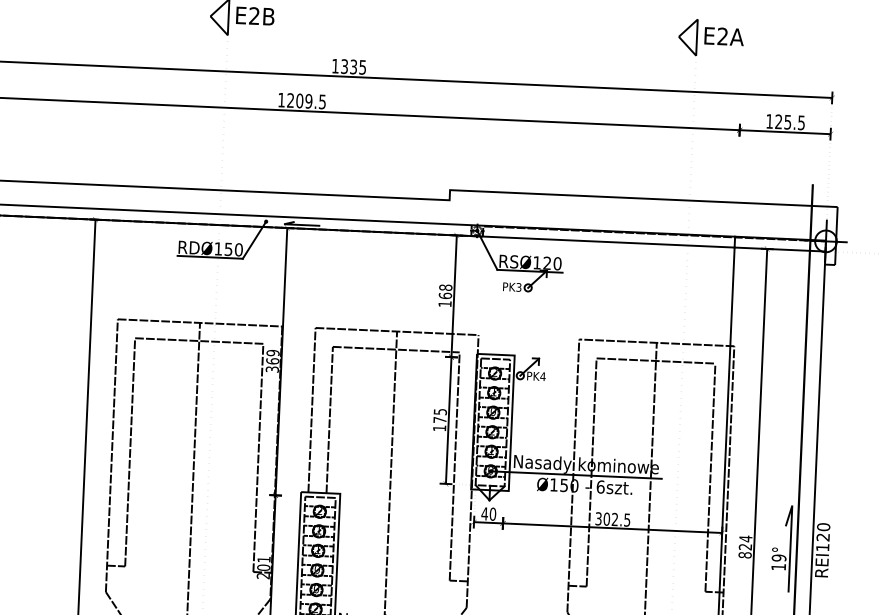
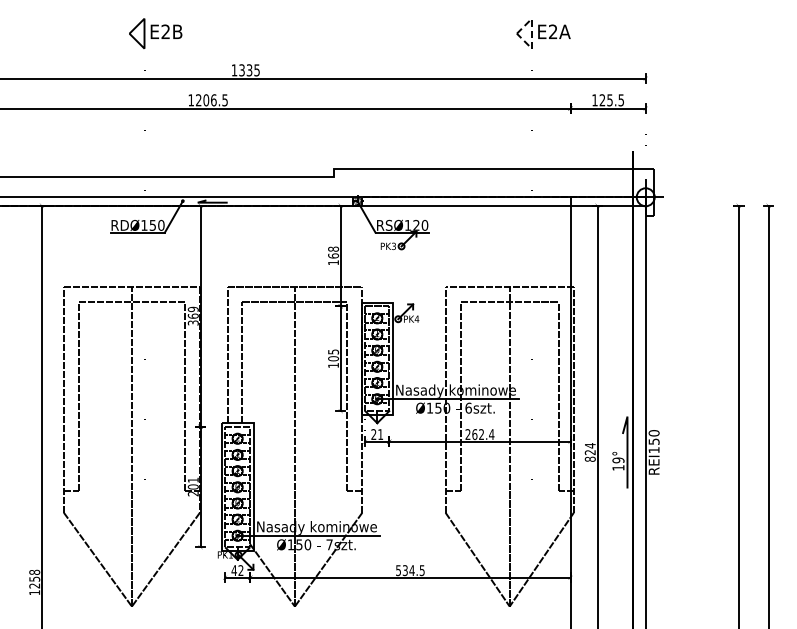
line: (696, 37) -> (531, 33), solid -> dashed
text: (308, 101) -> (213, 100), 1209.5 -> 1206.5
text: (439, 419) -> (333, 358), 175 -> 105
text: (489, 514) -> (377, 434), 40 -> 21
text: (612, 519) -> (479, 434), 302.5 -> 262.4
text: (822, 537) -> (653, 441), REI120 -> REI150

